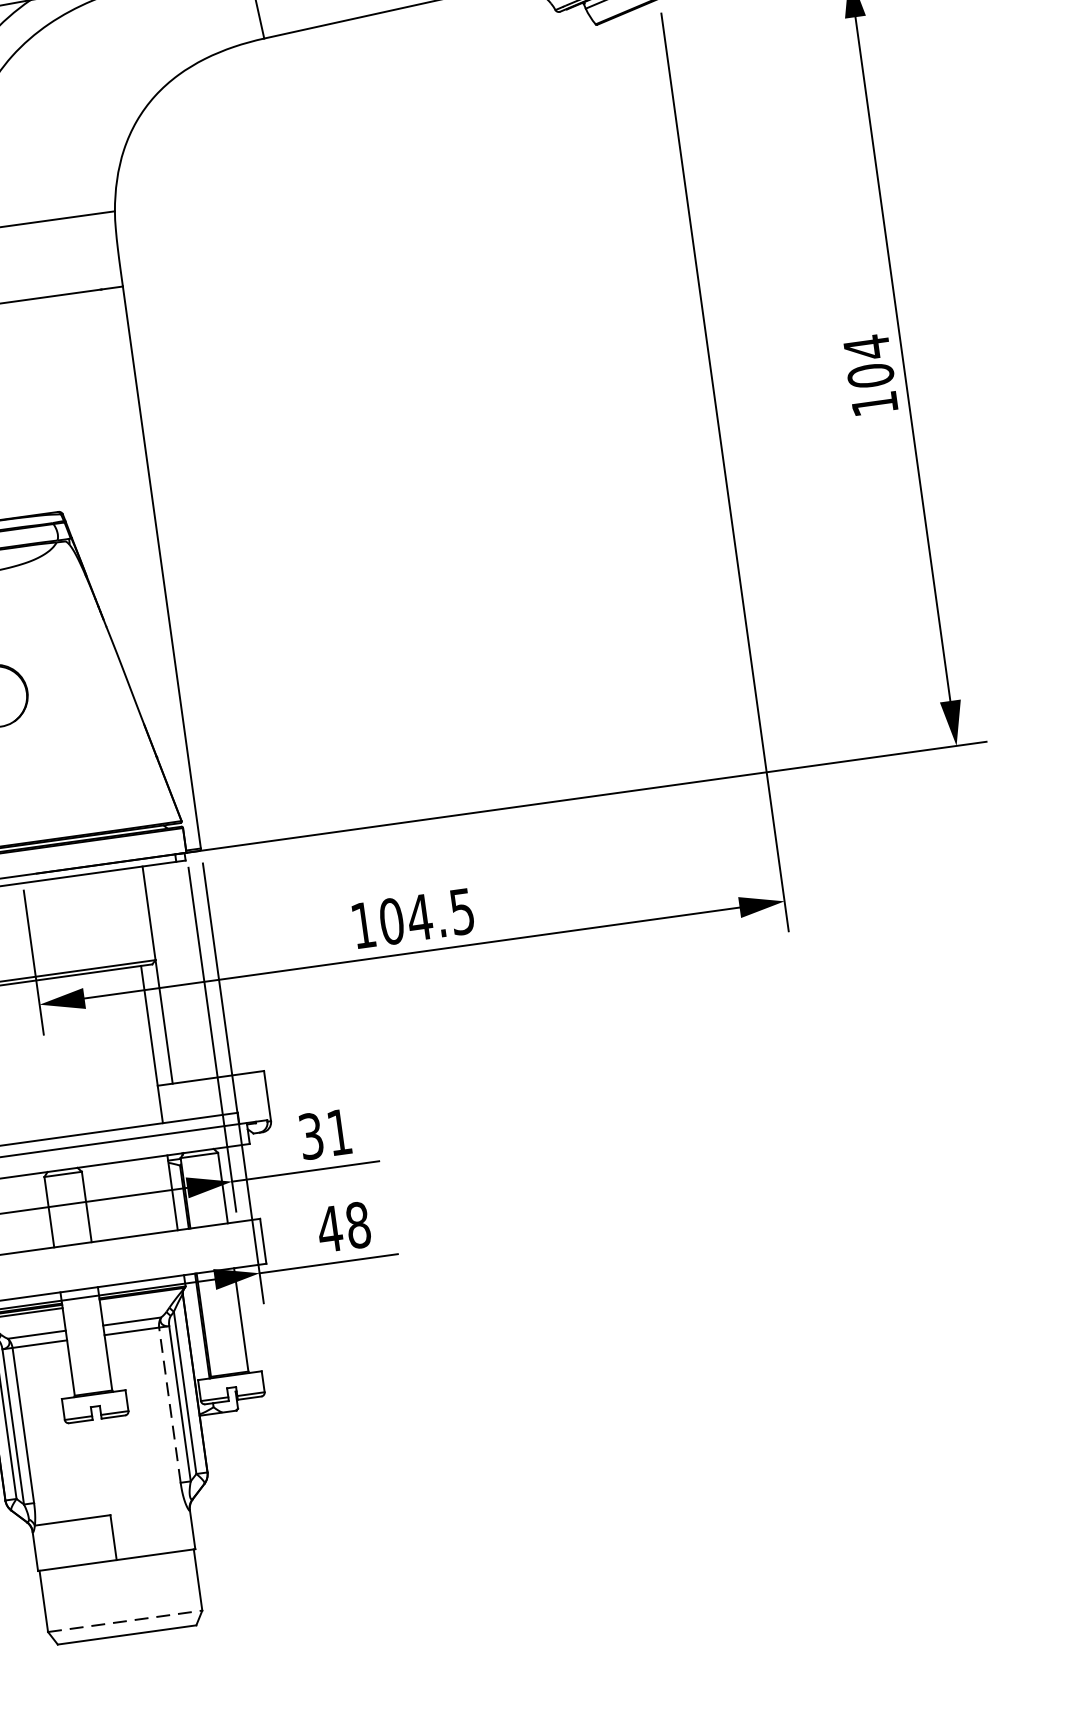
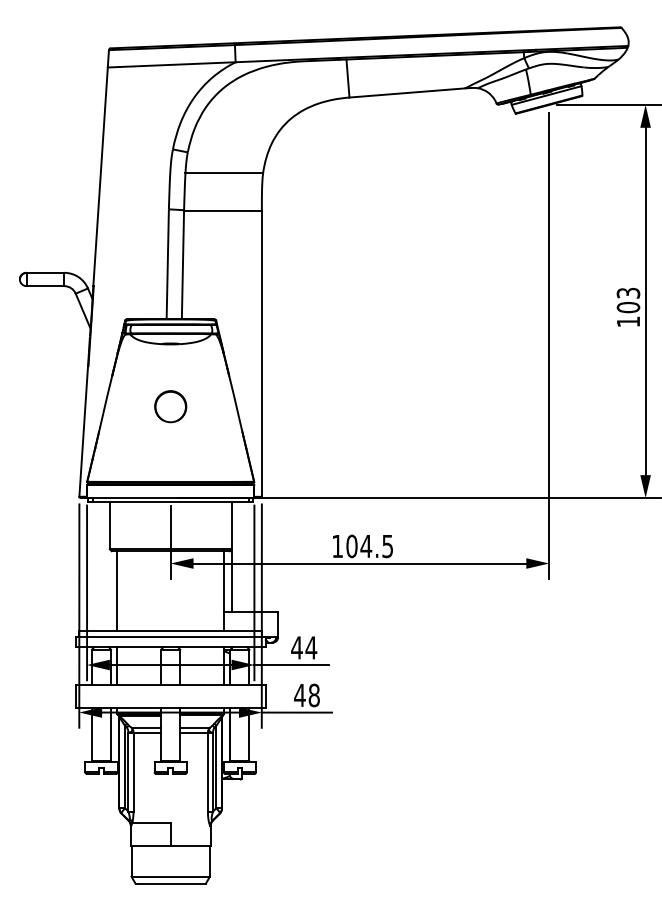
text: (867, 348) -> (628, 293), 104 -> 103
text: (325, 1133) -> (304, 647), 31 -> 44
line: (168, 1404) -> (207, 771), dashed -> solid
line: (126, 1620) -> (171, 876), dashed -> solid

